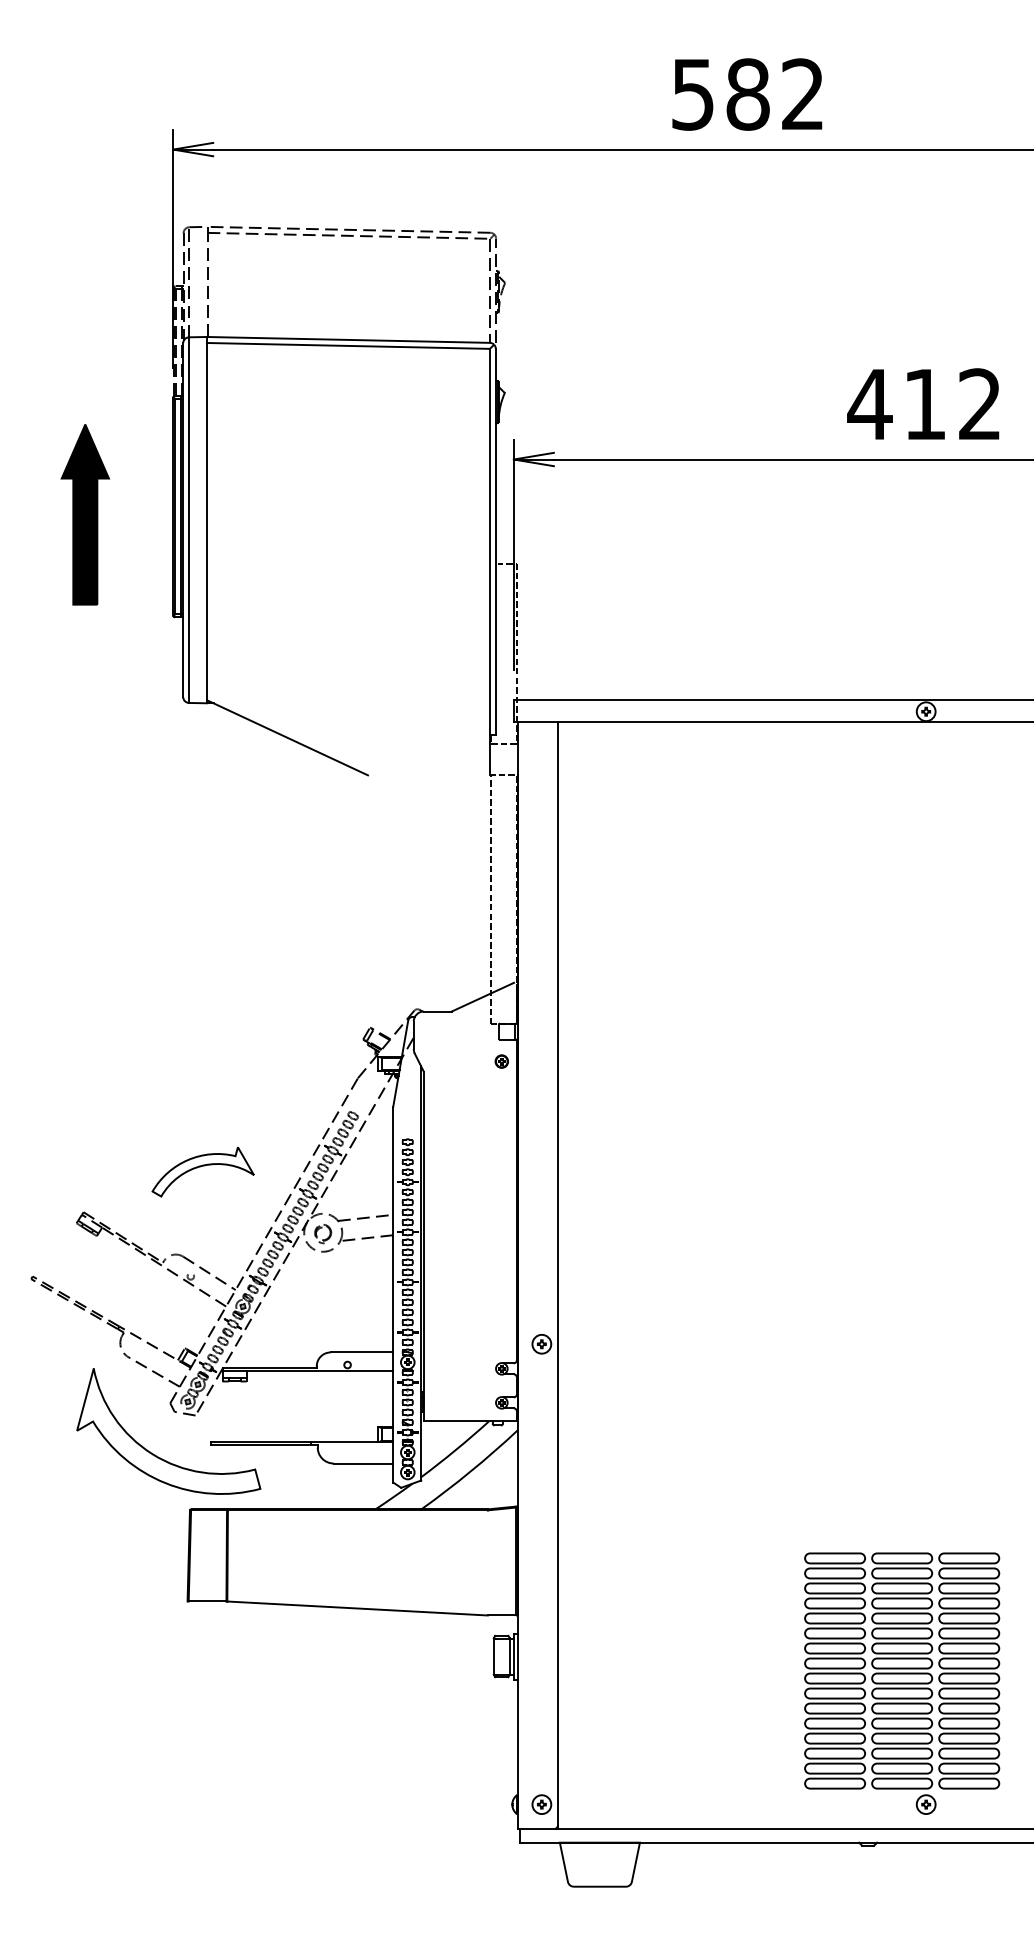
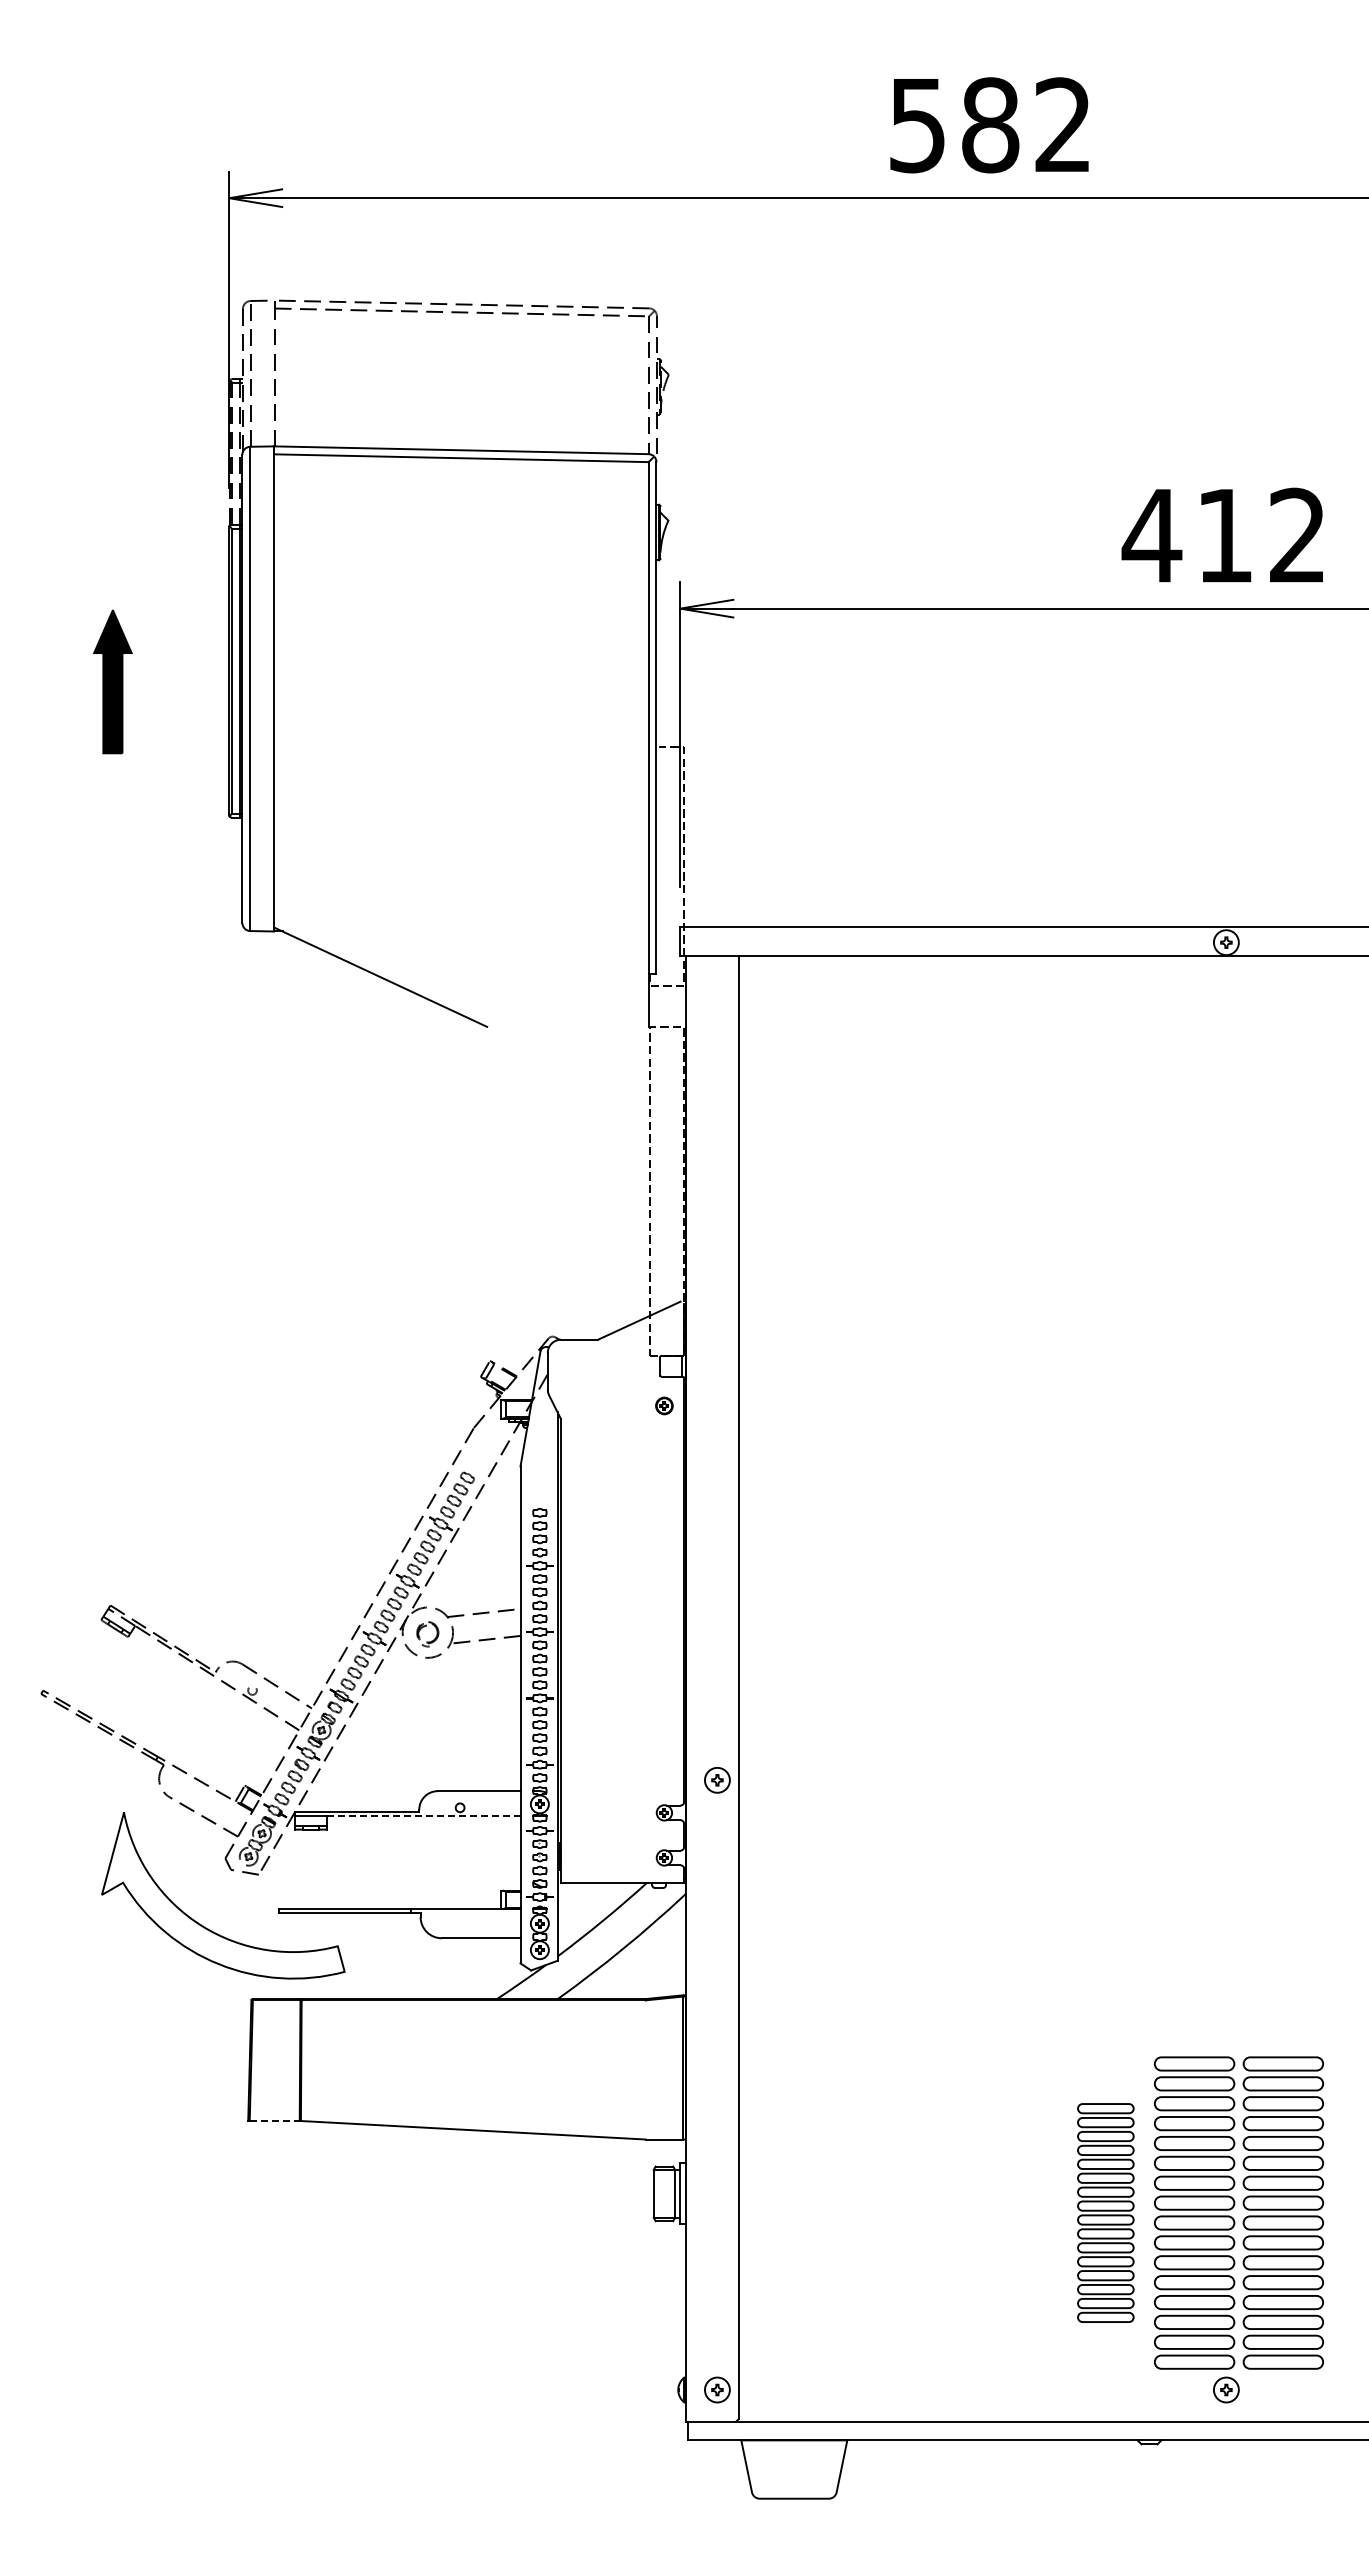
part: (85, 514) -> (112, 681), size x0.6
part: (201, 1166) -> (266, 1545), removed
line: (319, 1371) -> (423, 1816), solid -> dashed
line: (208, 1601) -> (275, 2120), solid -> dashed
part: (834, 1670) -> (1105, 2212), size x0.7

